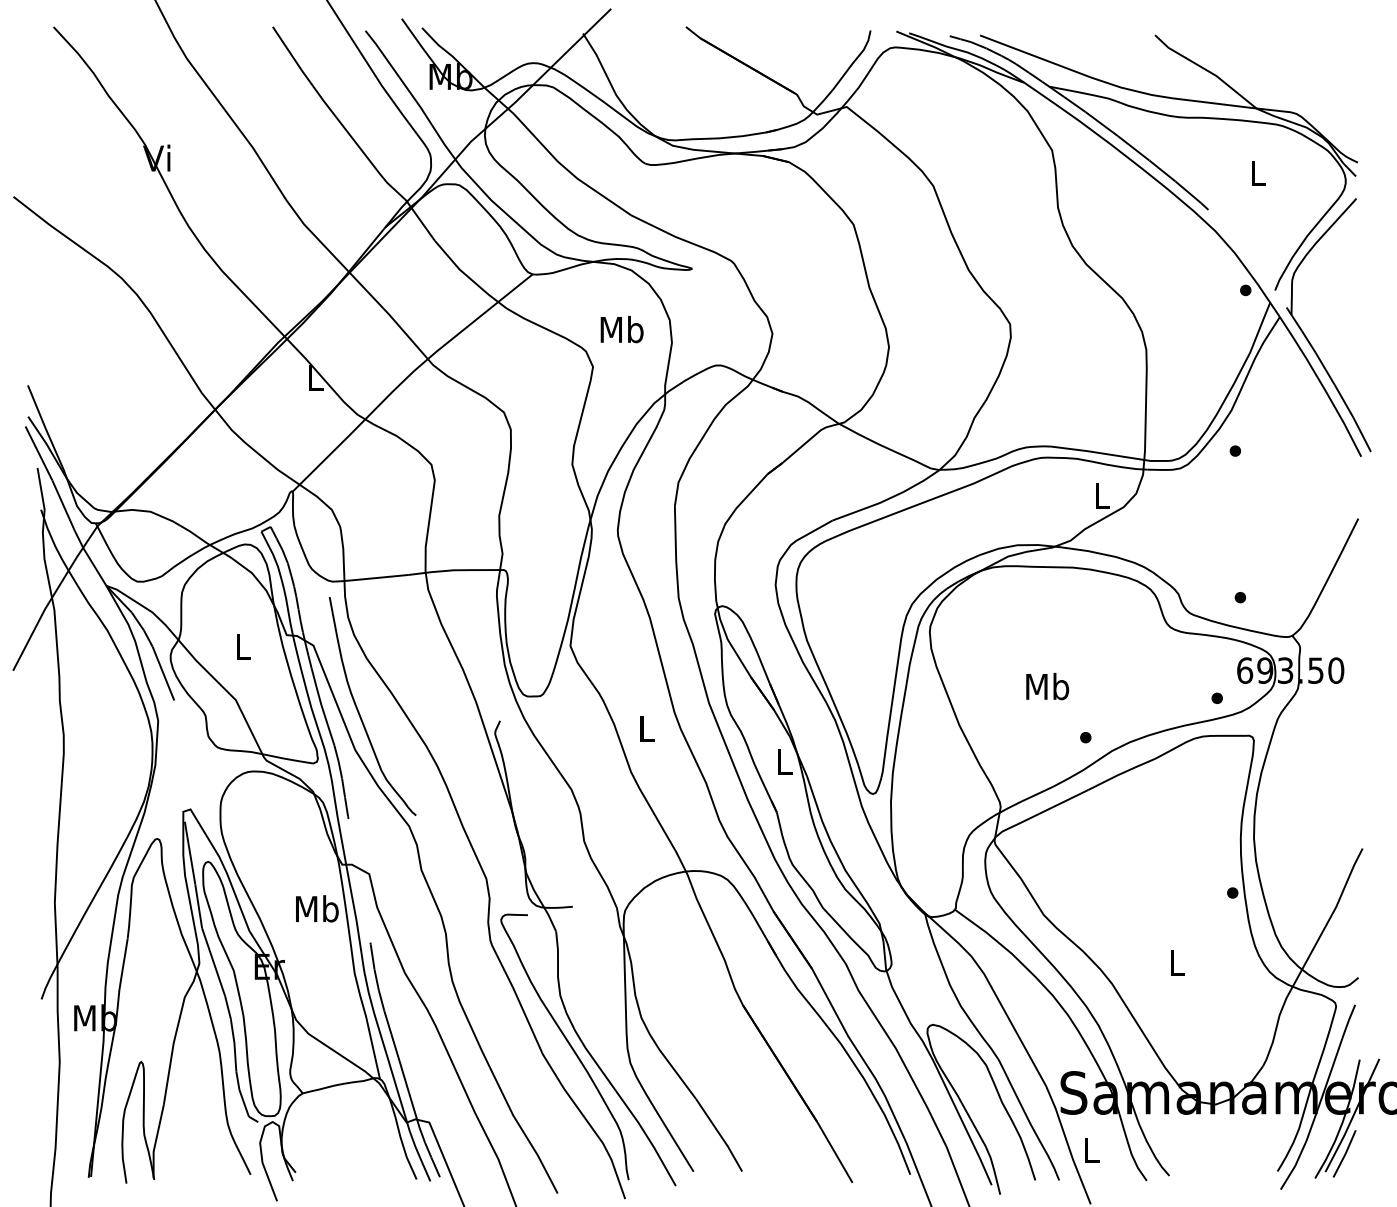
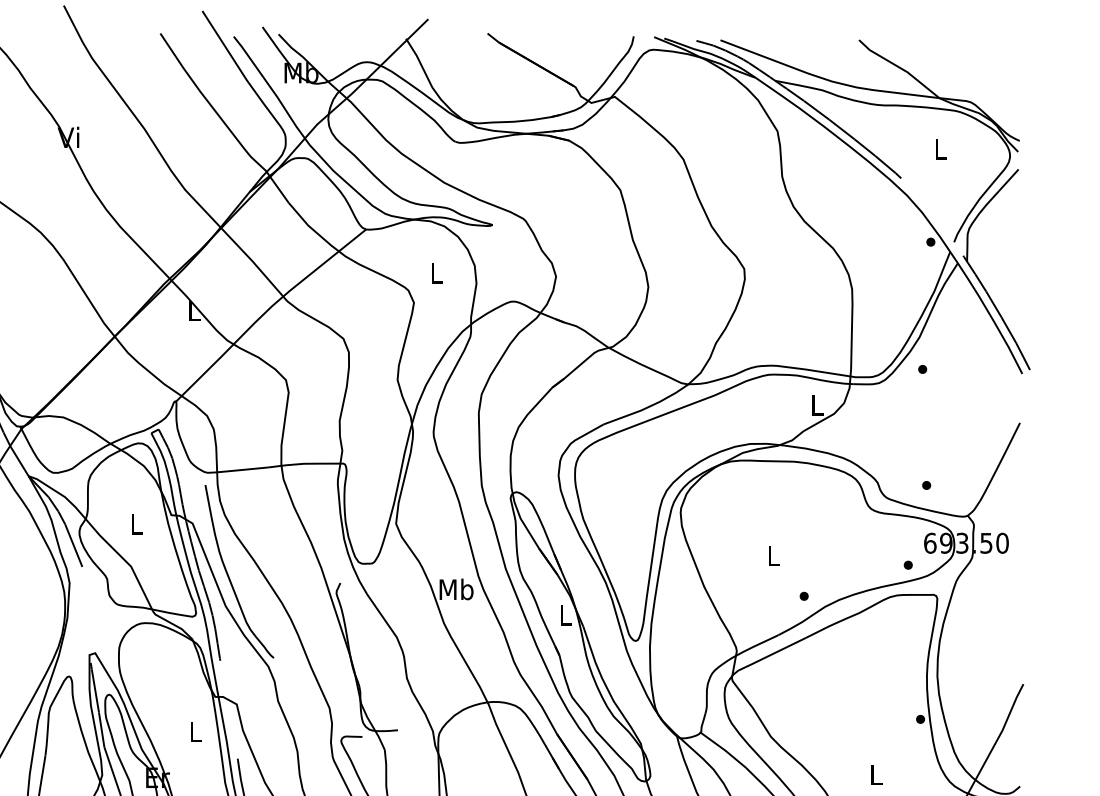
text: (621, 329) -> (436, 273), Mb -> L
text: (1047, 686) -> (773, 555), Mb -> L
text: (646, 728) -> (456, 589), L -> Mb
text: (317, 908) -> (195, 731), Mb -> L

